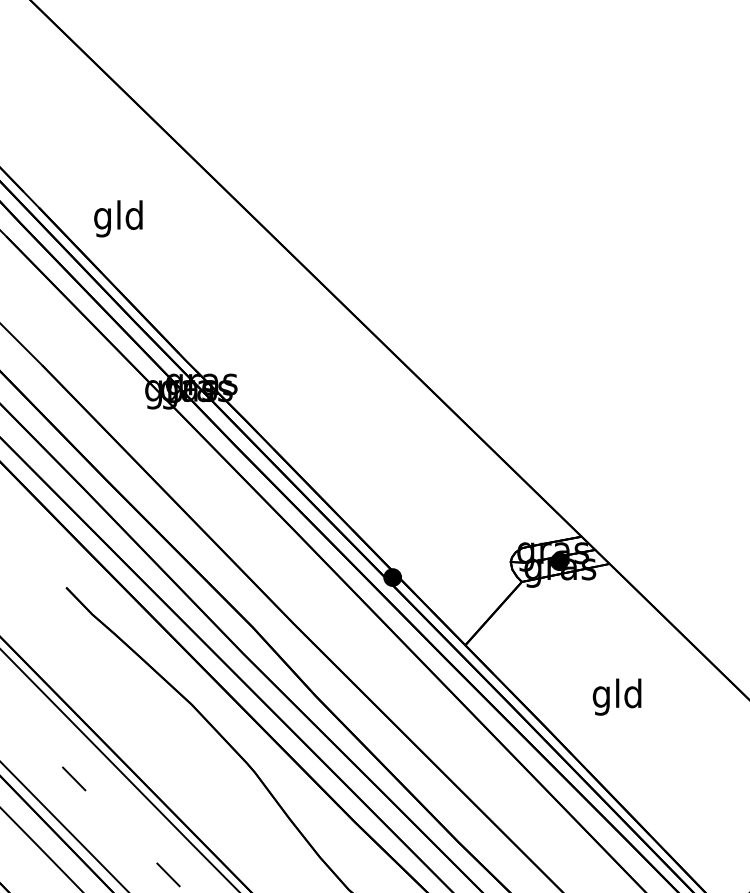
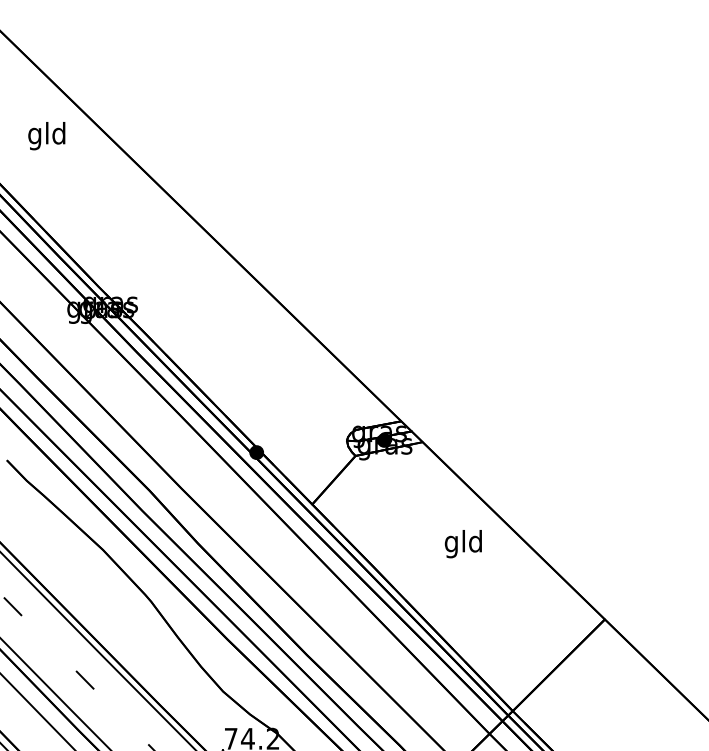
text: (118, 219) -> (46, 136), moved
text: (615, 697) -> (462, 544), moved

